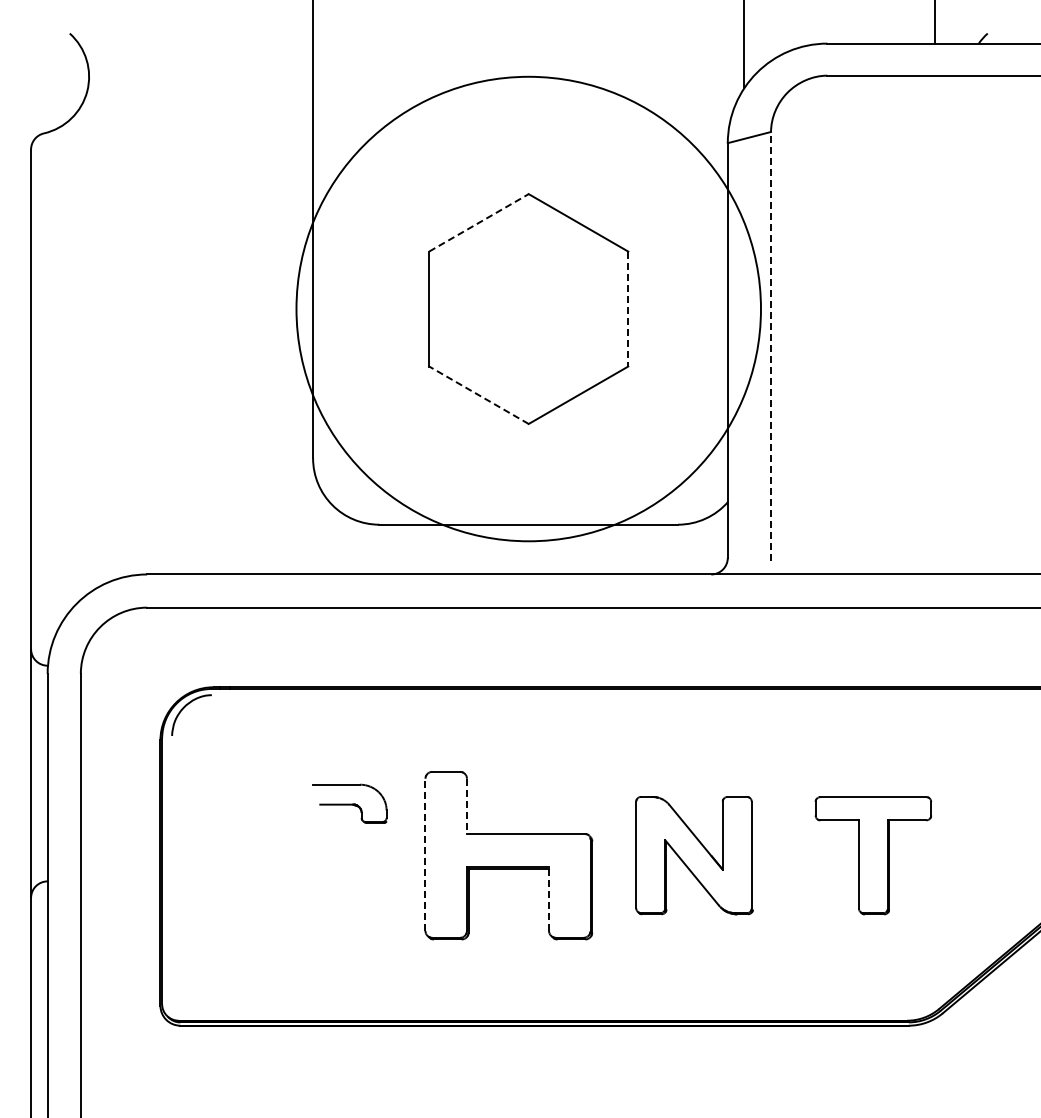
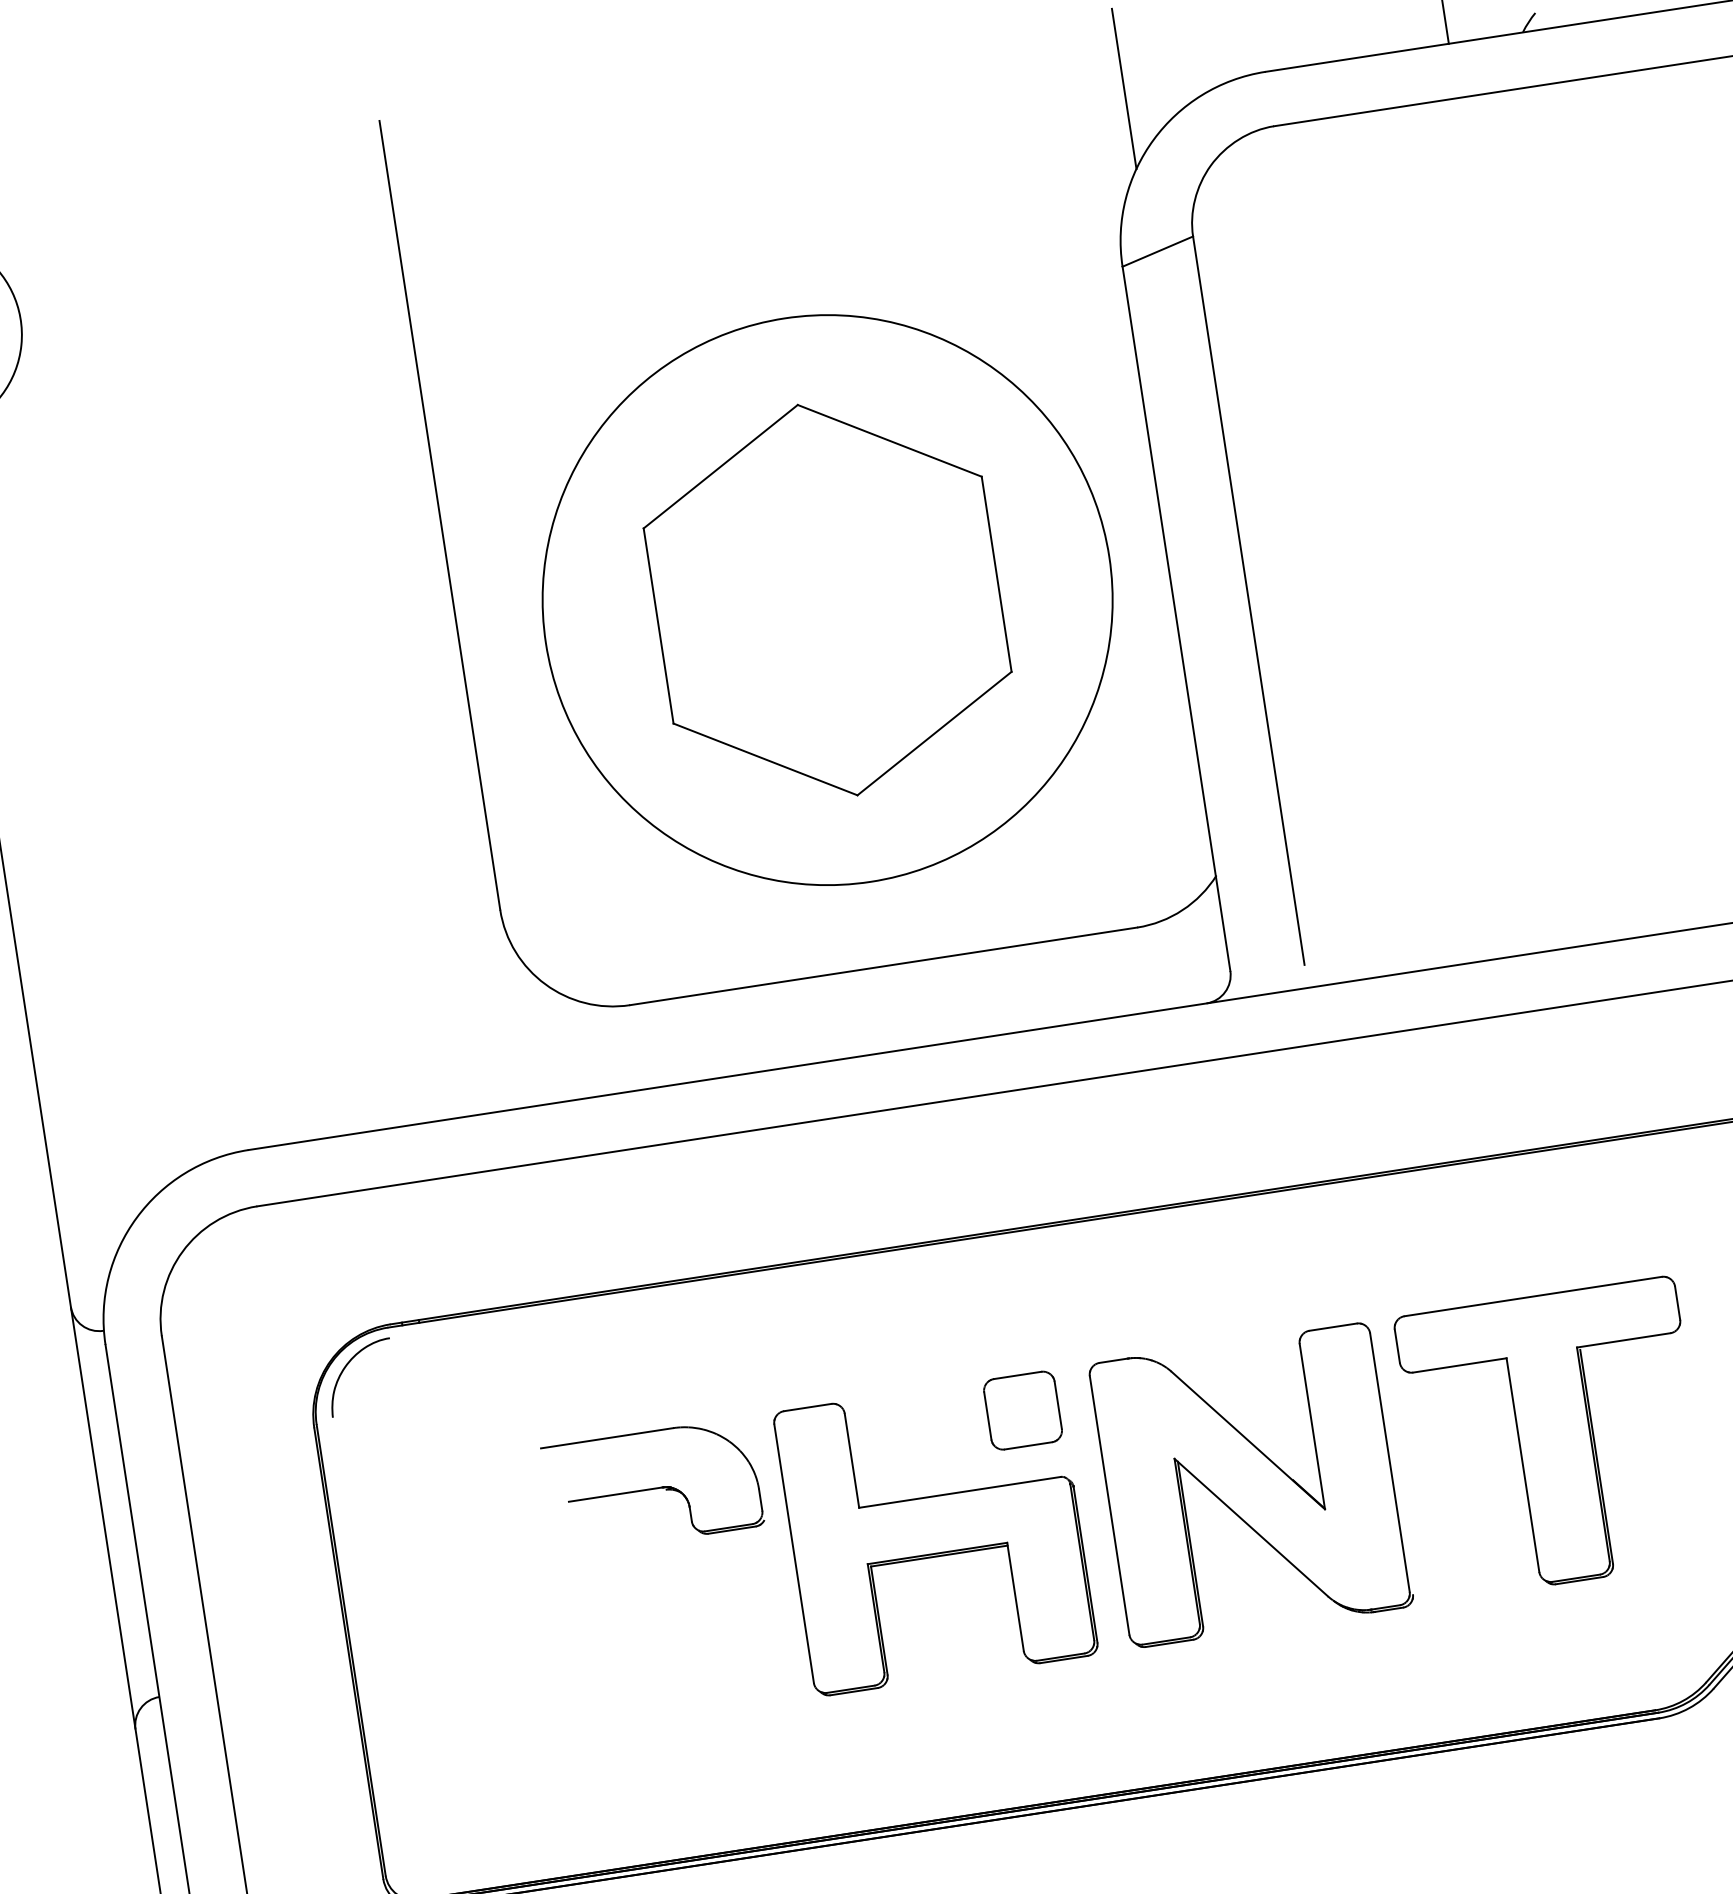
line: (479, 222) -> (721, 465), dashed -> solid
circle: (528, 308) -> (827, 599), size x0.71
line: (628, 309) -> (997, 574), dashed -> solid
line: (771, 345) -> (1249, 598), dashed -> solid
line: (478, 395) -> (764, 759), dashed -> solid
part: (569, 792) -> (1022, 1410), added
part: (349, 803) -> (651, 1486), size x1.67
line: (466, 806) -> (851, 1461), dashed -> solid
line: (425, 854) -> (794, 1553), dashed -> solid
part: (694, 855) -> (1251, 1485), size x1.43
part: (873, 855) -> (1555, 1438), size x1.43
line: (549, 899) -> (1016, 1597), dashed -> solid

